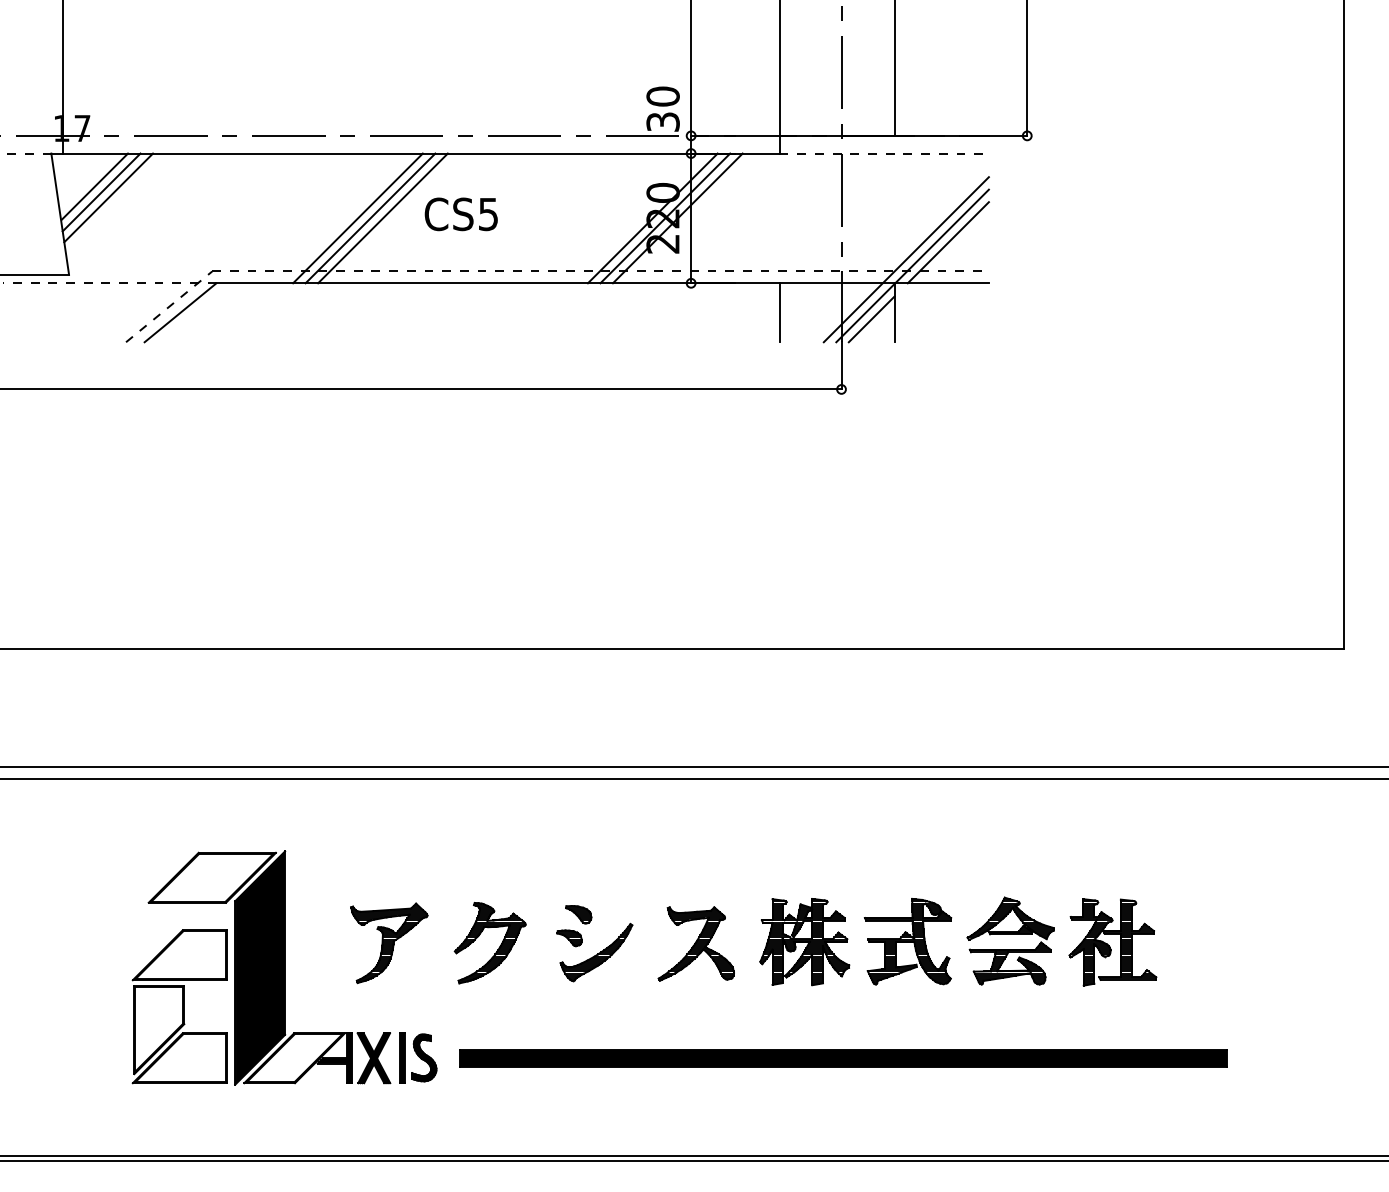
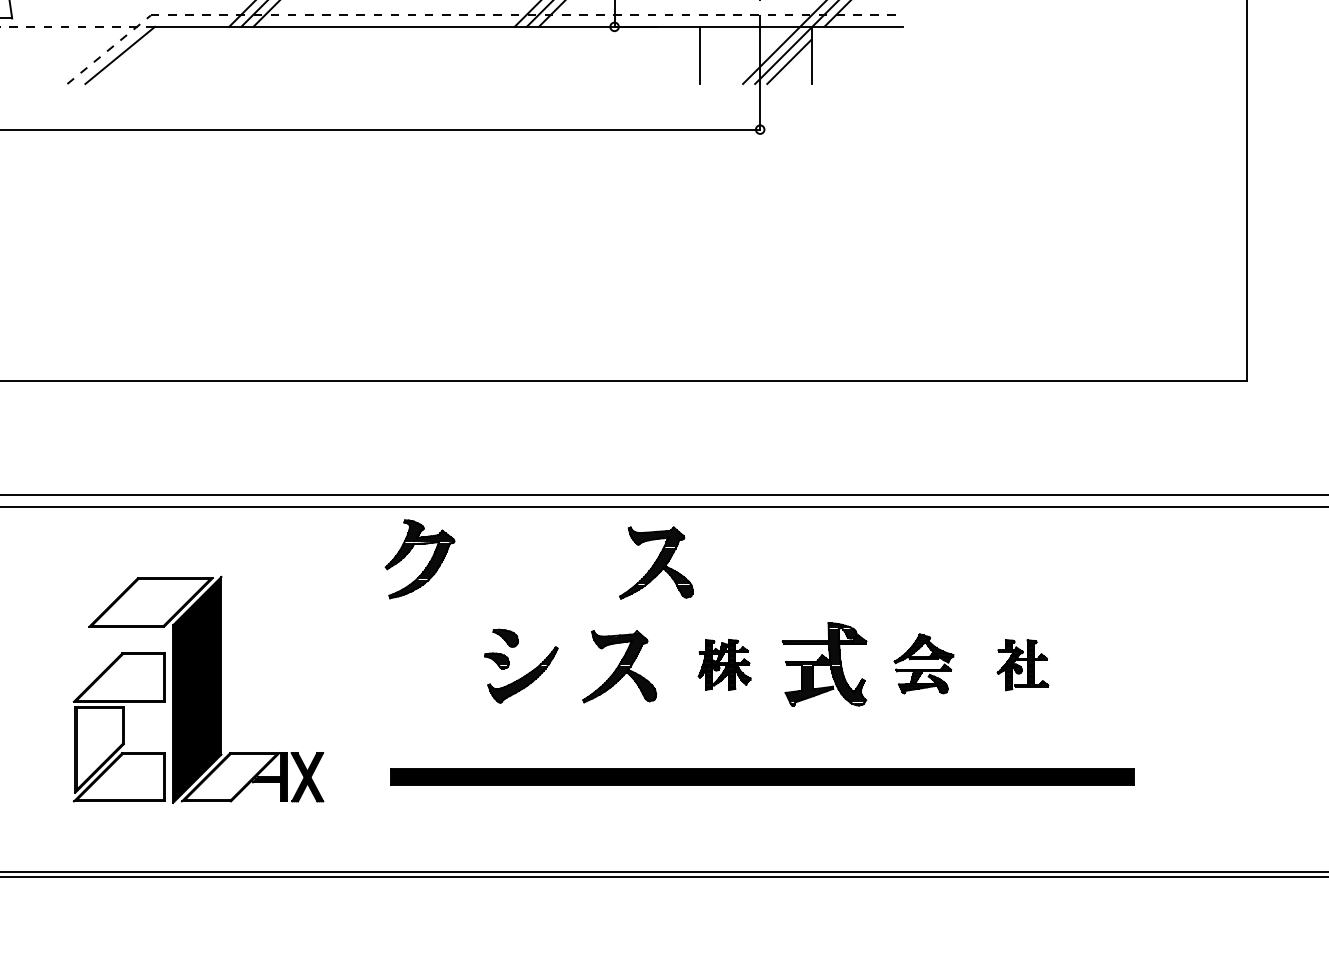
part: (733, 836) -> (655, 562), added
part: (1010, 940) -> (923, 663), size x0.7
part: (804, 942) -> (724, 665), size x0.6
part: (1112, 942) -> (1022, 665), size x0.6
part: (389, 943) -> (322, 666), removed
part: (498, 947) -> (428, 563), moved
part: (418, 1057) -> (350, 776), removed

